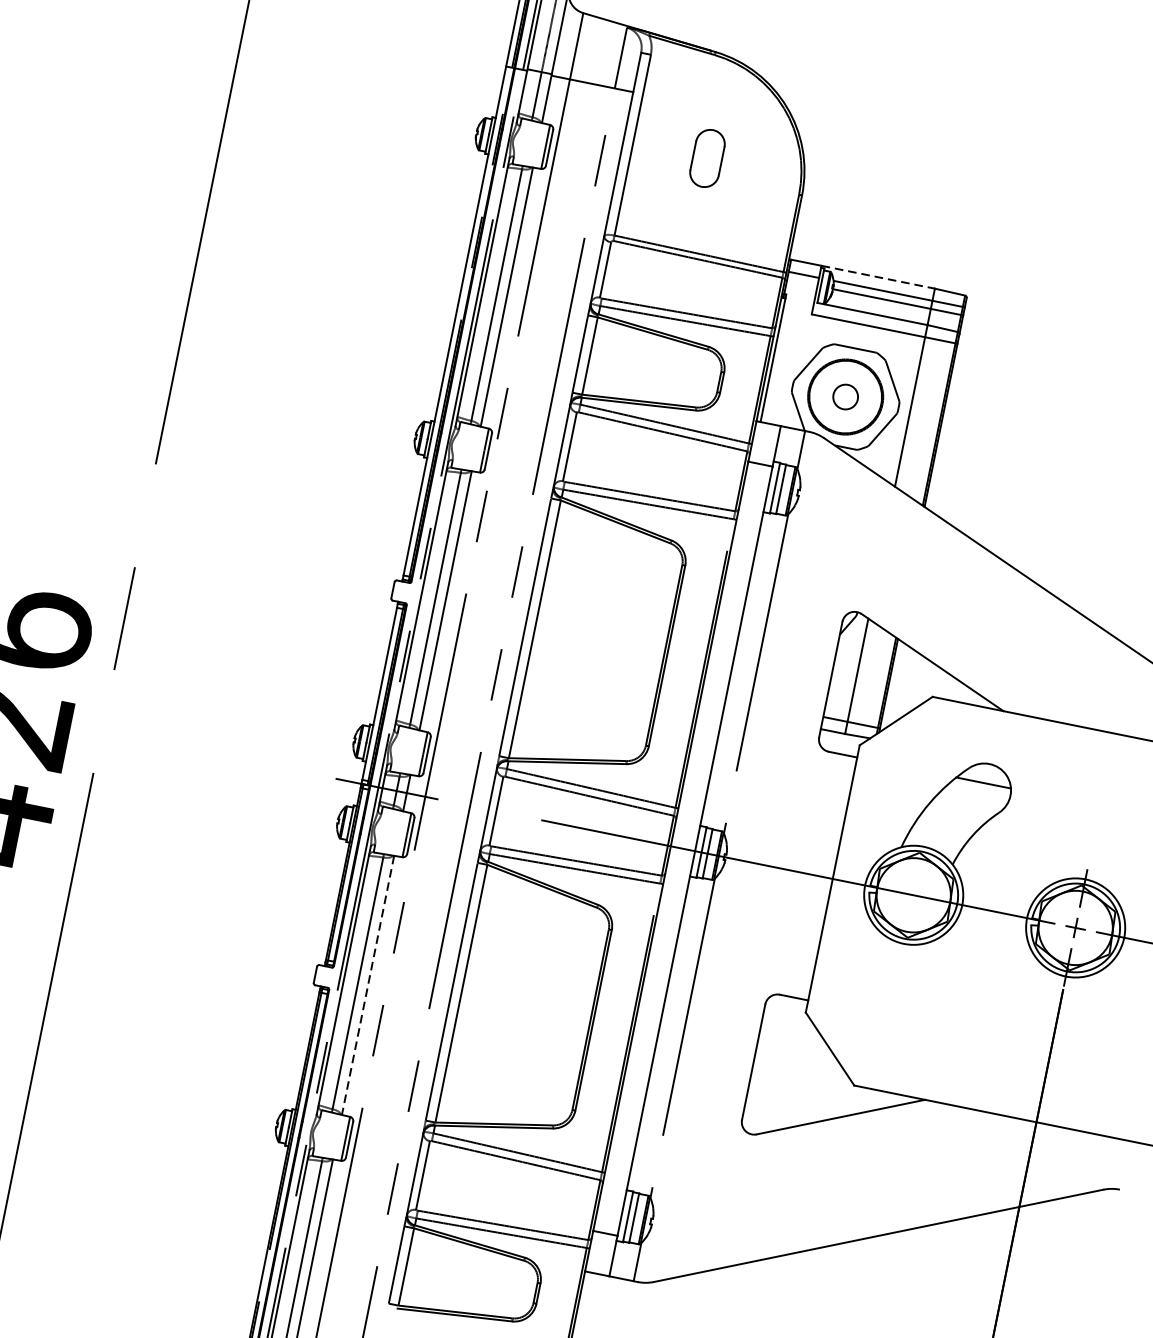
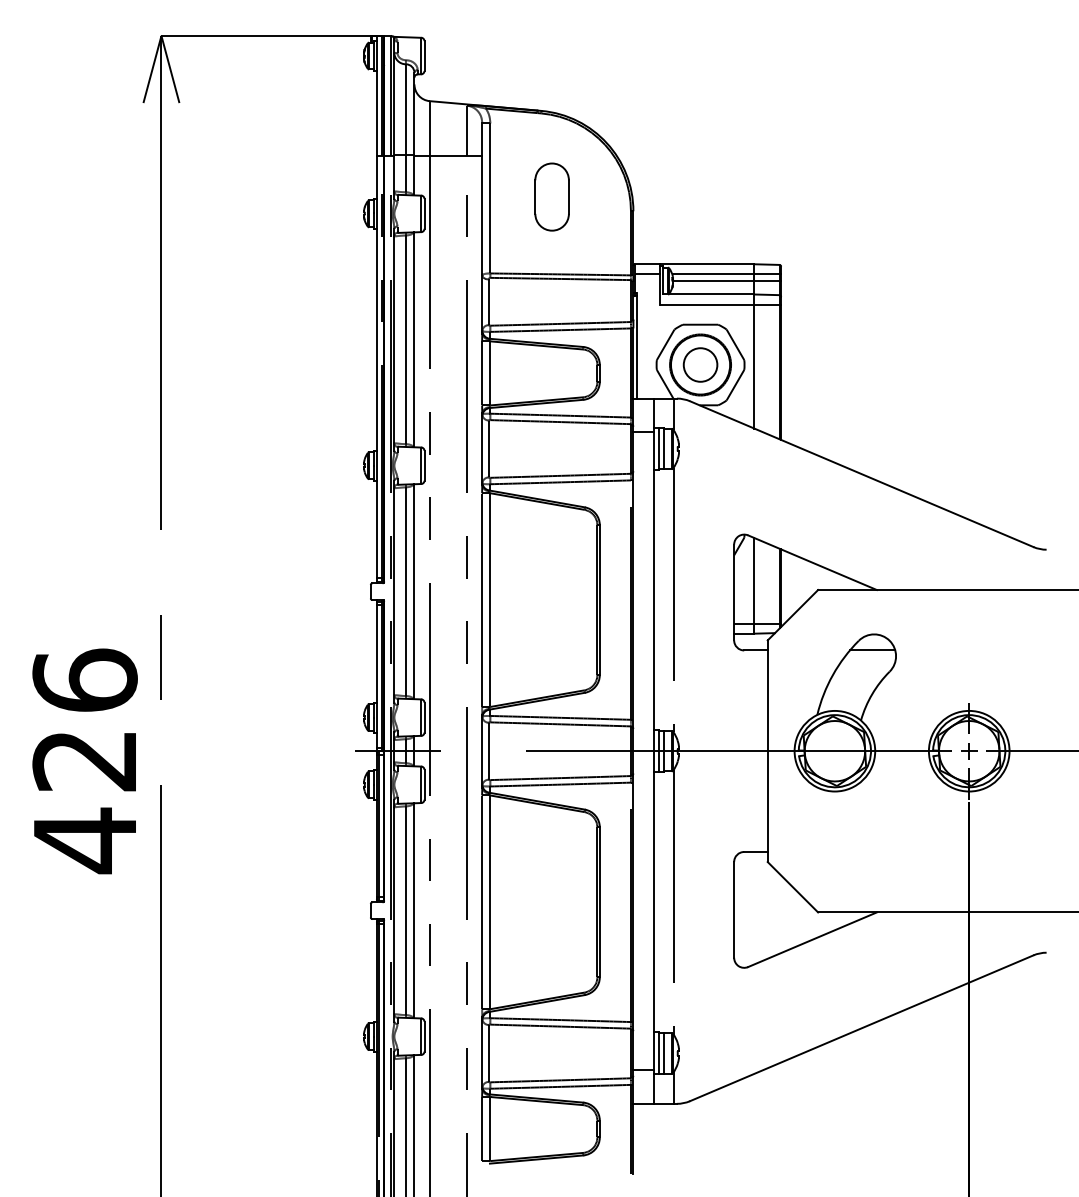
part: (706, 157) -> (551, 196), size x1.43
line: (878, 277) -> (707, 264), dashed -> solid
circle: (845, 396) -> (700, 364), size x1.67
line: (367, 986) -> (414, 911), dashed -> solid

